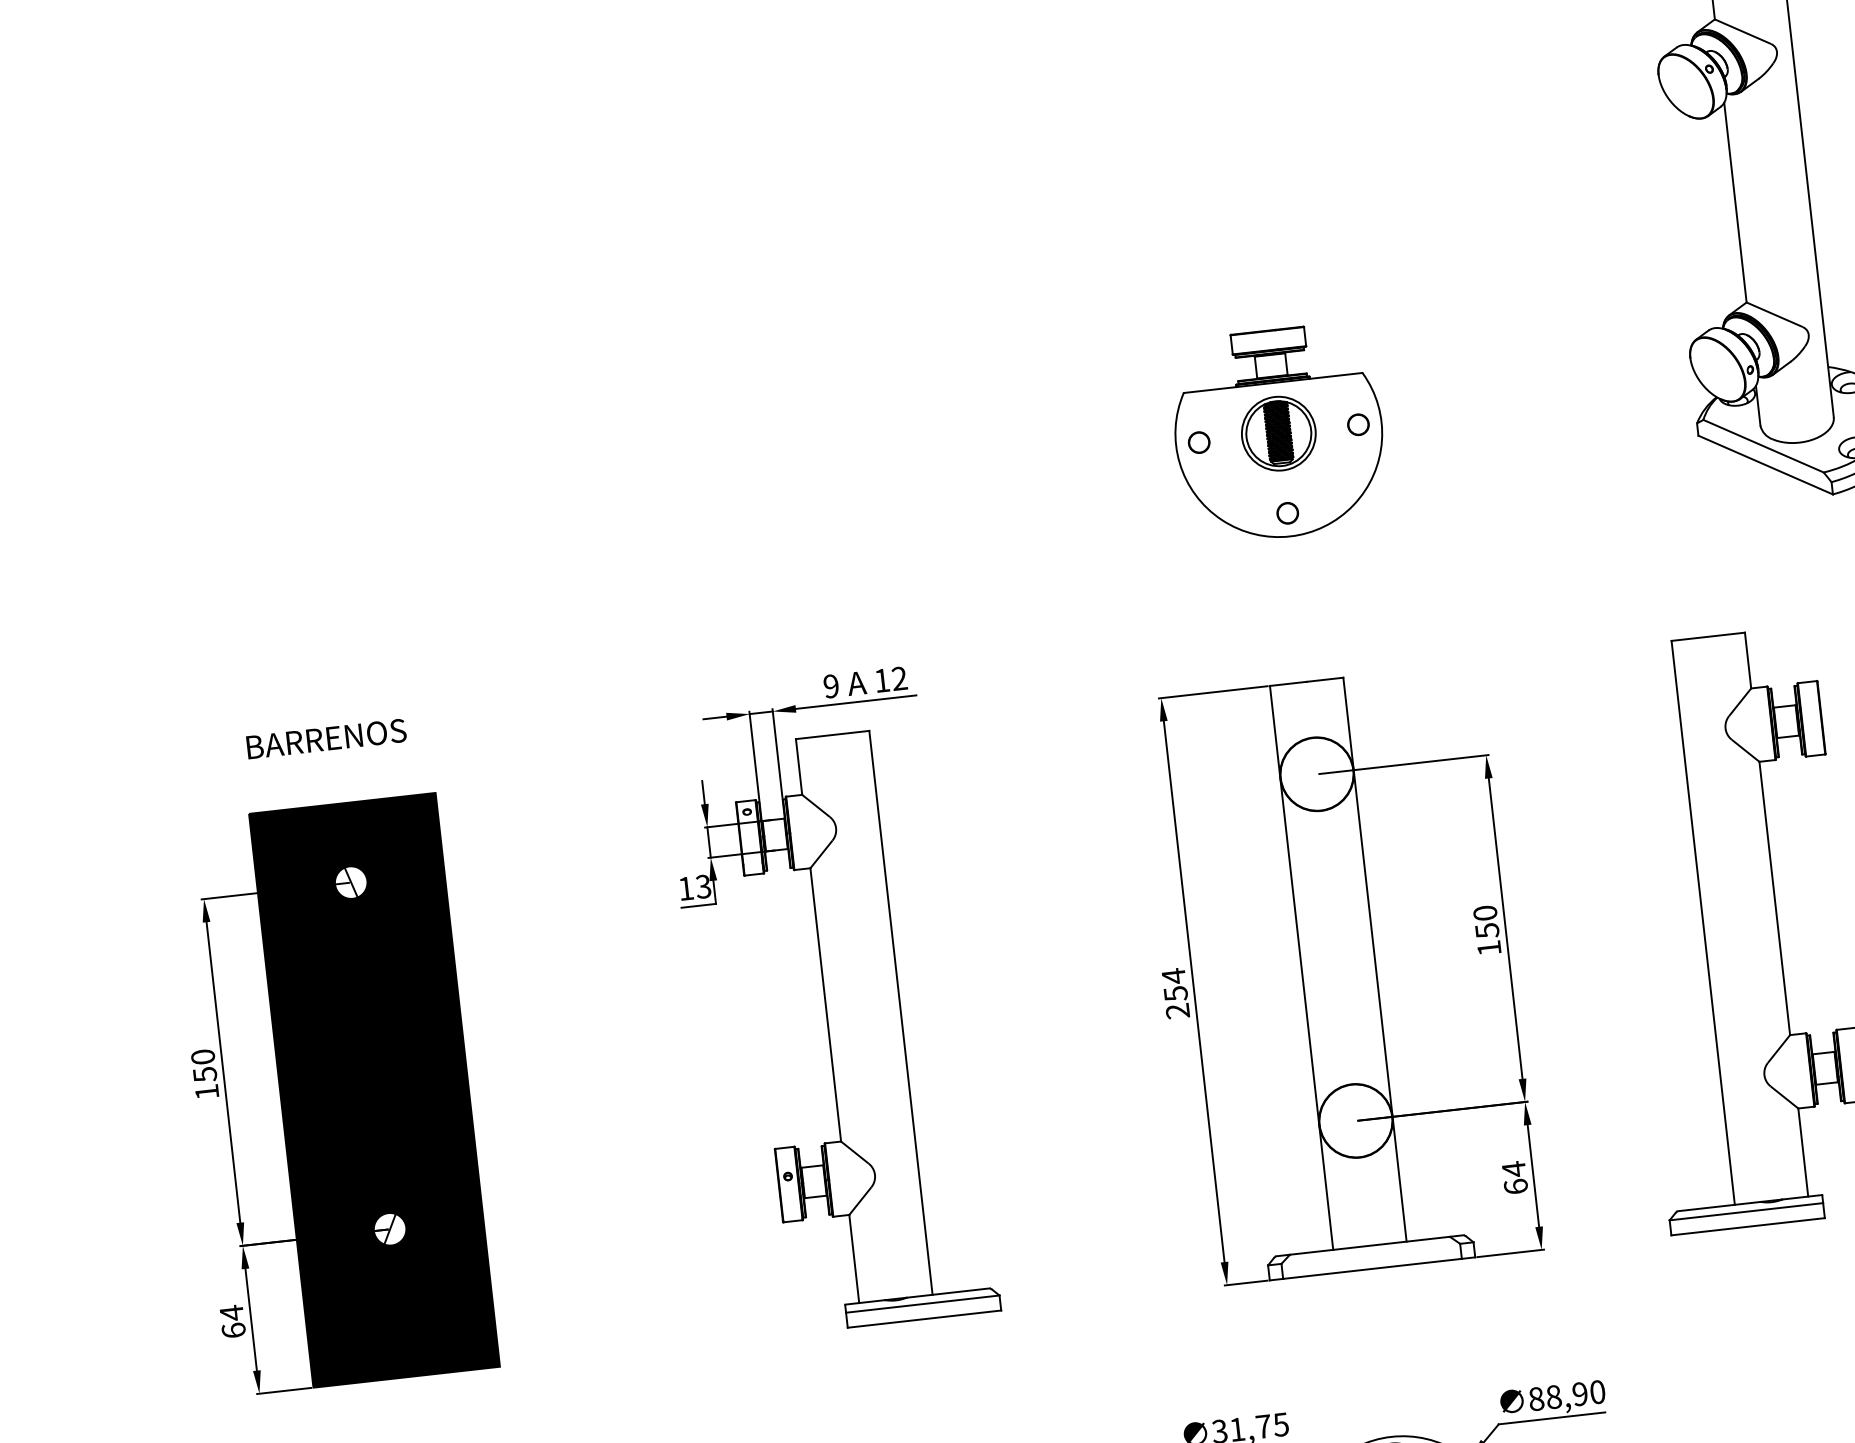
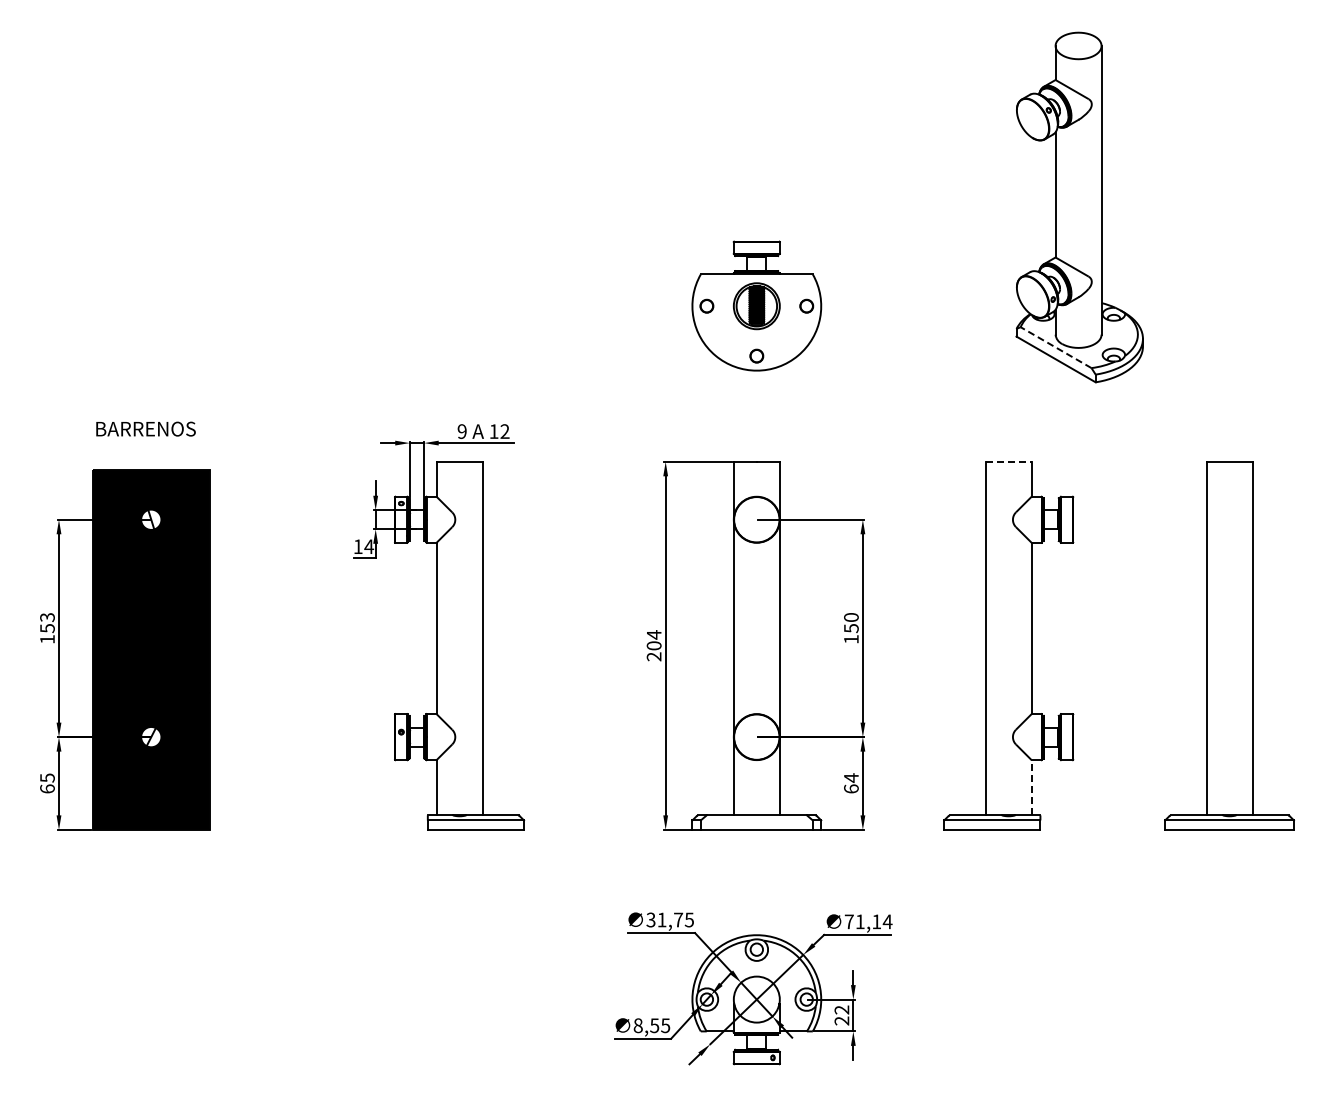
line: (1764, 445) -> (1056, 347), solid -> dashed
line: (1709, 636) -> (1009, 461), solid -> dashed
text: (704, 886) -> (369, 546), 13 -> 14
text: (1174, 993) -> (653, 645), 254 -> 204
text: (203, 1057) -> (47, 617), 150 -> 153
line: (1803, 1152) -> (1031, 787), solid -> dashed
text: (231, 1312) -> (47, 777), 64 -> 65
text: (1567, 1395) -> (868, 921), 88,90 -> 71,14

